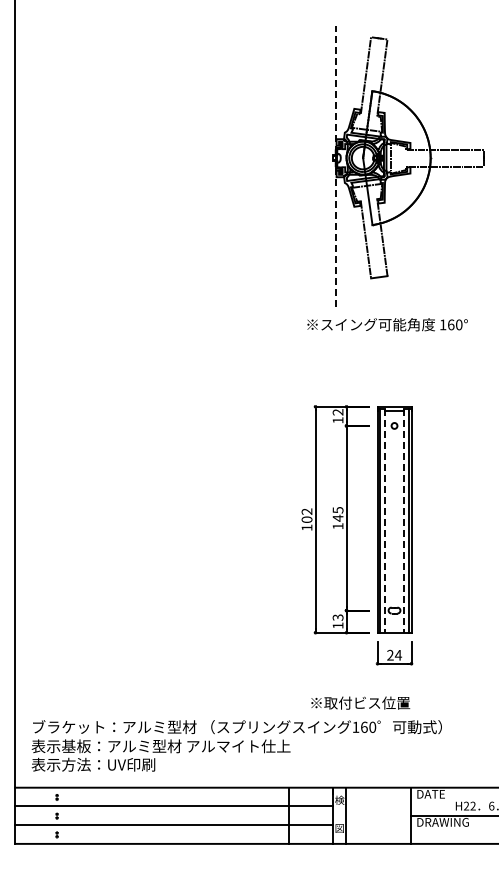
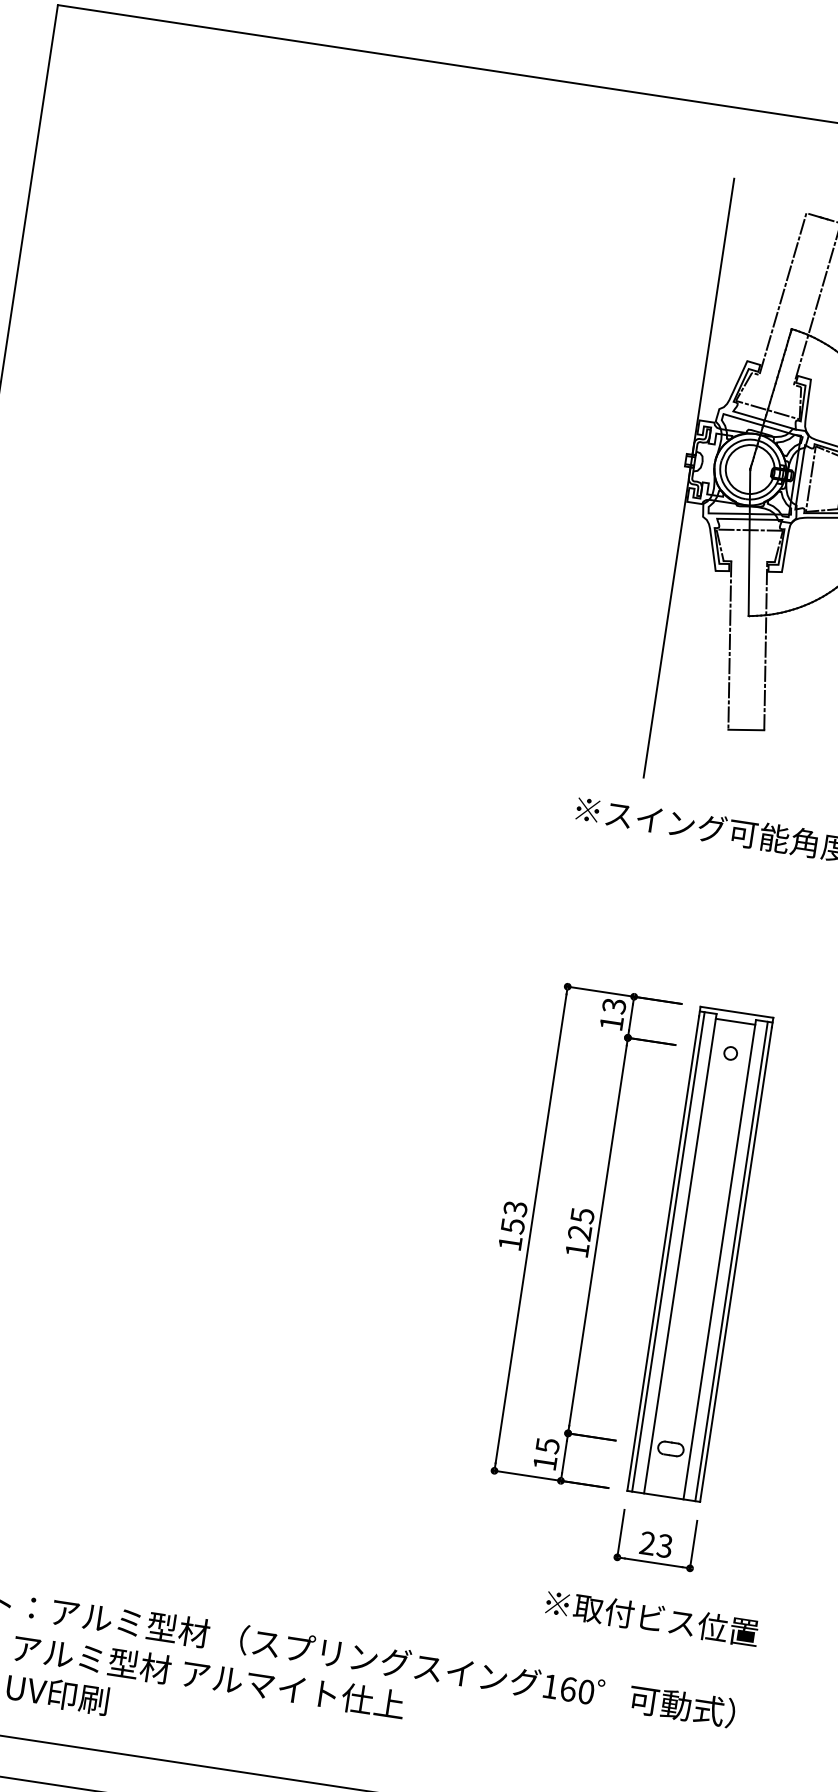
line: (335, 165) -> (688, 476), dashed -> solid
text: (338, 412) -> (615, 1006), 12 -> 13
text: (306, 515) -> (513, 1216), 102 -> 153
text: (337, 517) -> (578, 1231), 145 -> 125
line: (385, 520) -> (680, 1253), dashed -> solid
line: (403, 520) -> (719, 1258), dashed -> solid
text: (337, 617) -> (546, 1445), 13 -> 15
text: (398, 654) -> (665, 1544), 24 -> 23
text: (360, 702) -> (652, 1616), moved

